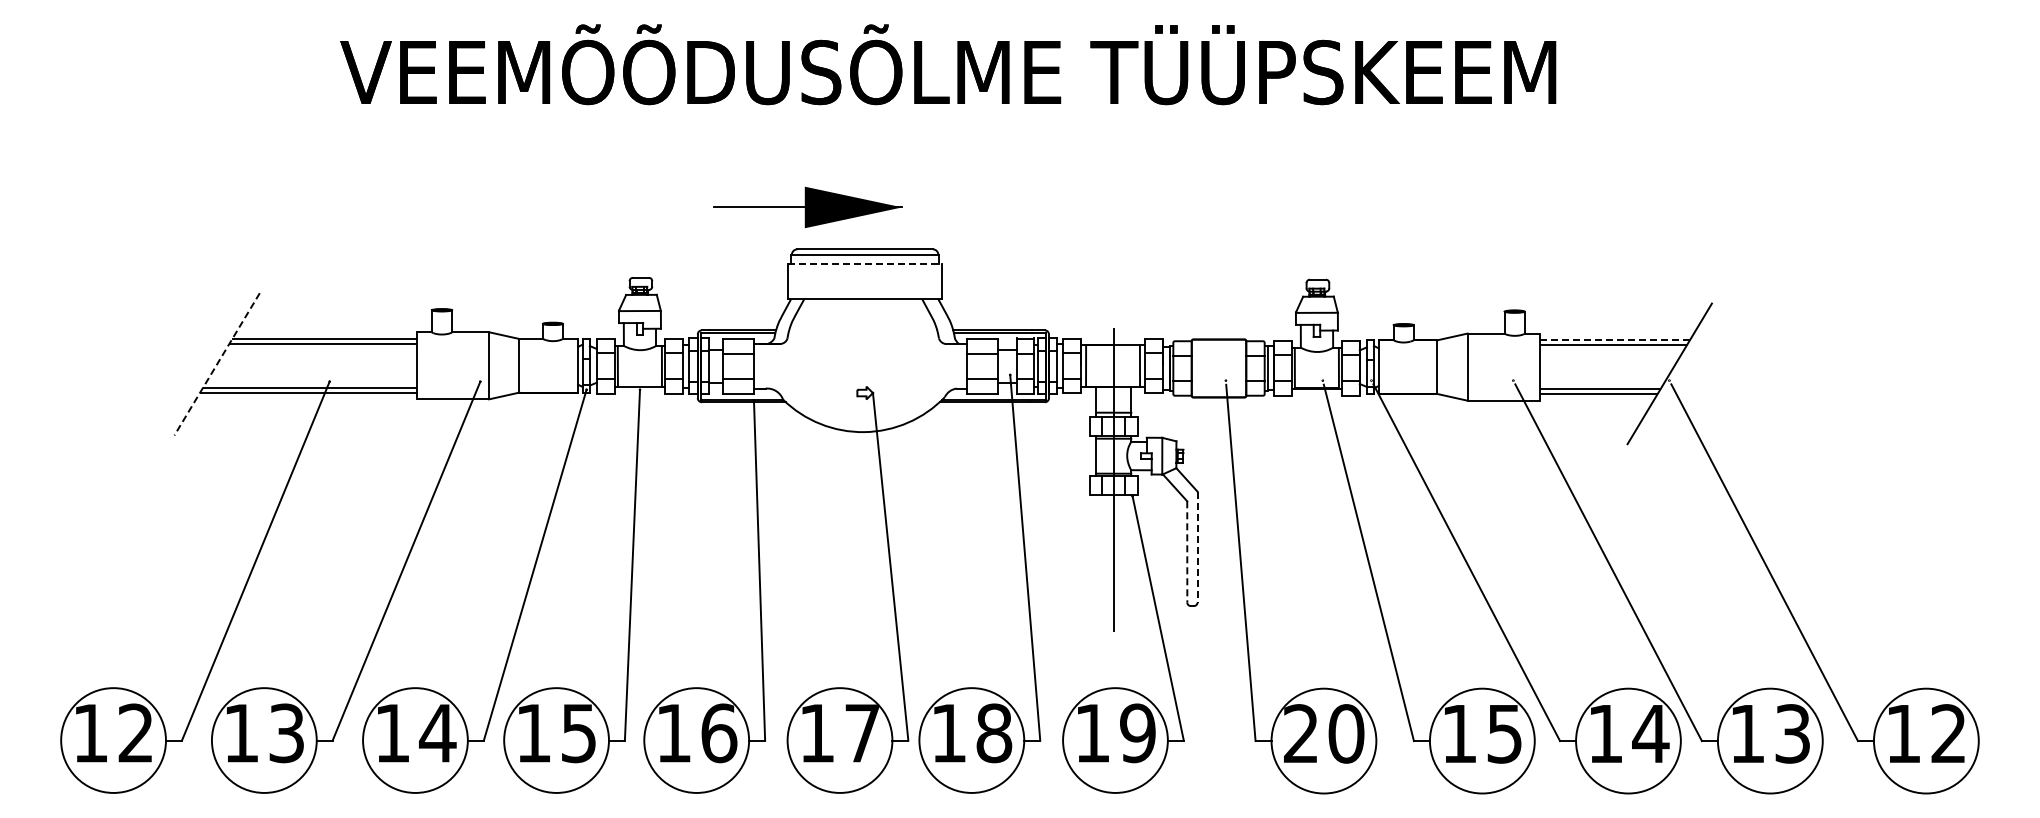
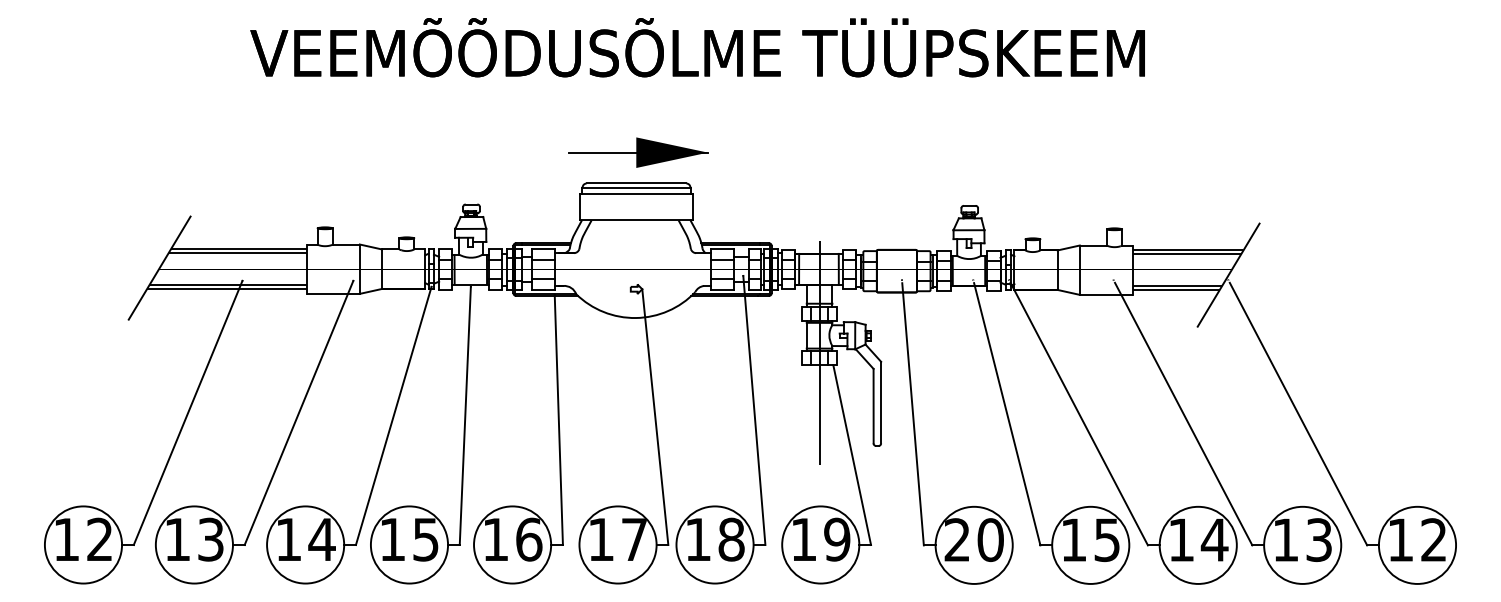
part: (807, 207) -> (638, 152), moved
line: (865, 263) -> (636, 193), dashed -> solid
line: (1615, 340) -> (1188, 250), dashed -> solid
line: (217, 364) -> (159, 268), dashed -> solid
line: (1197, 547) -> (881, 402), dashed -> solid
line: (1187, 551) -> (873, 405), dashed -> solid

